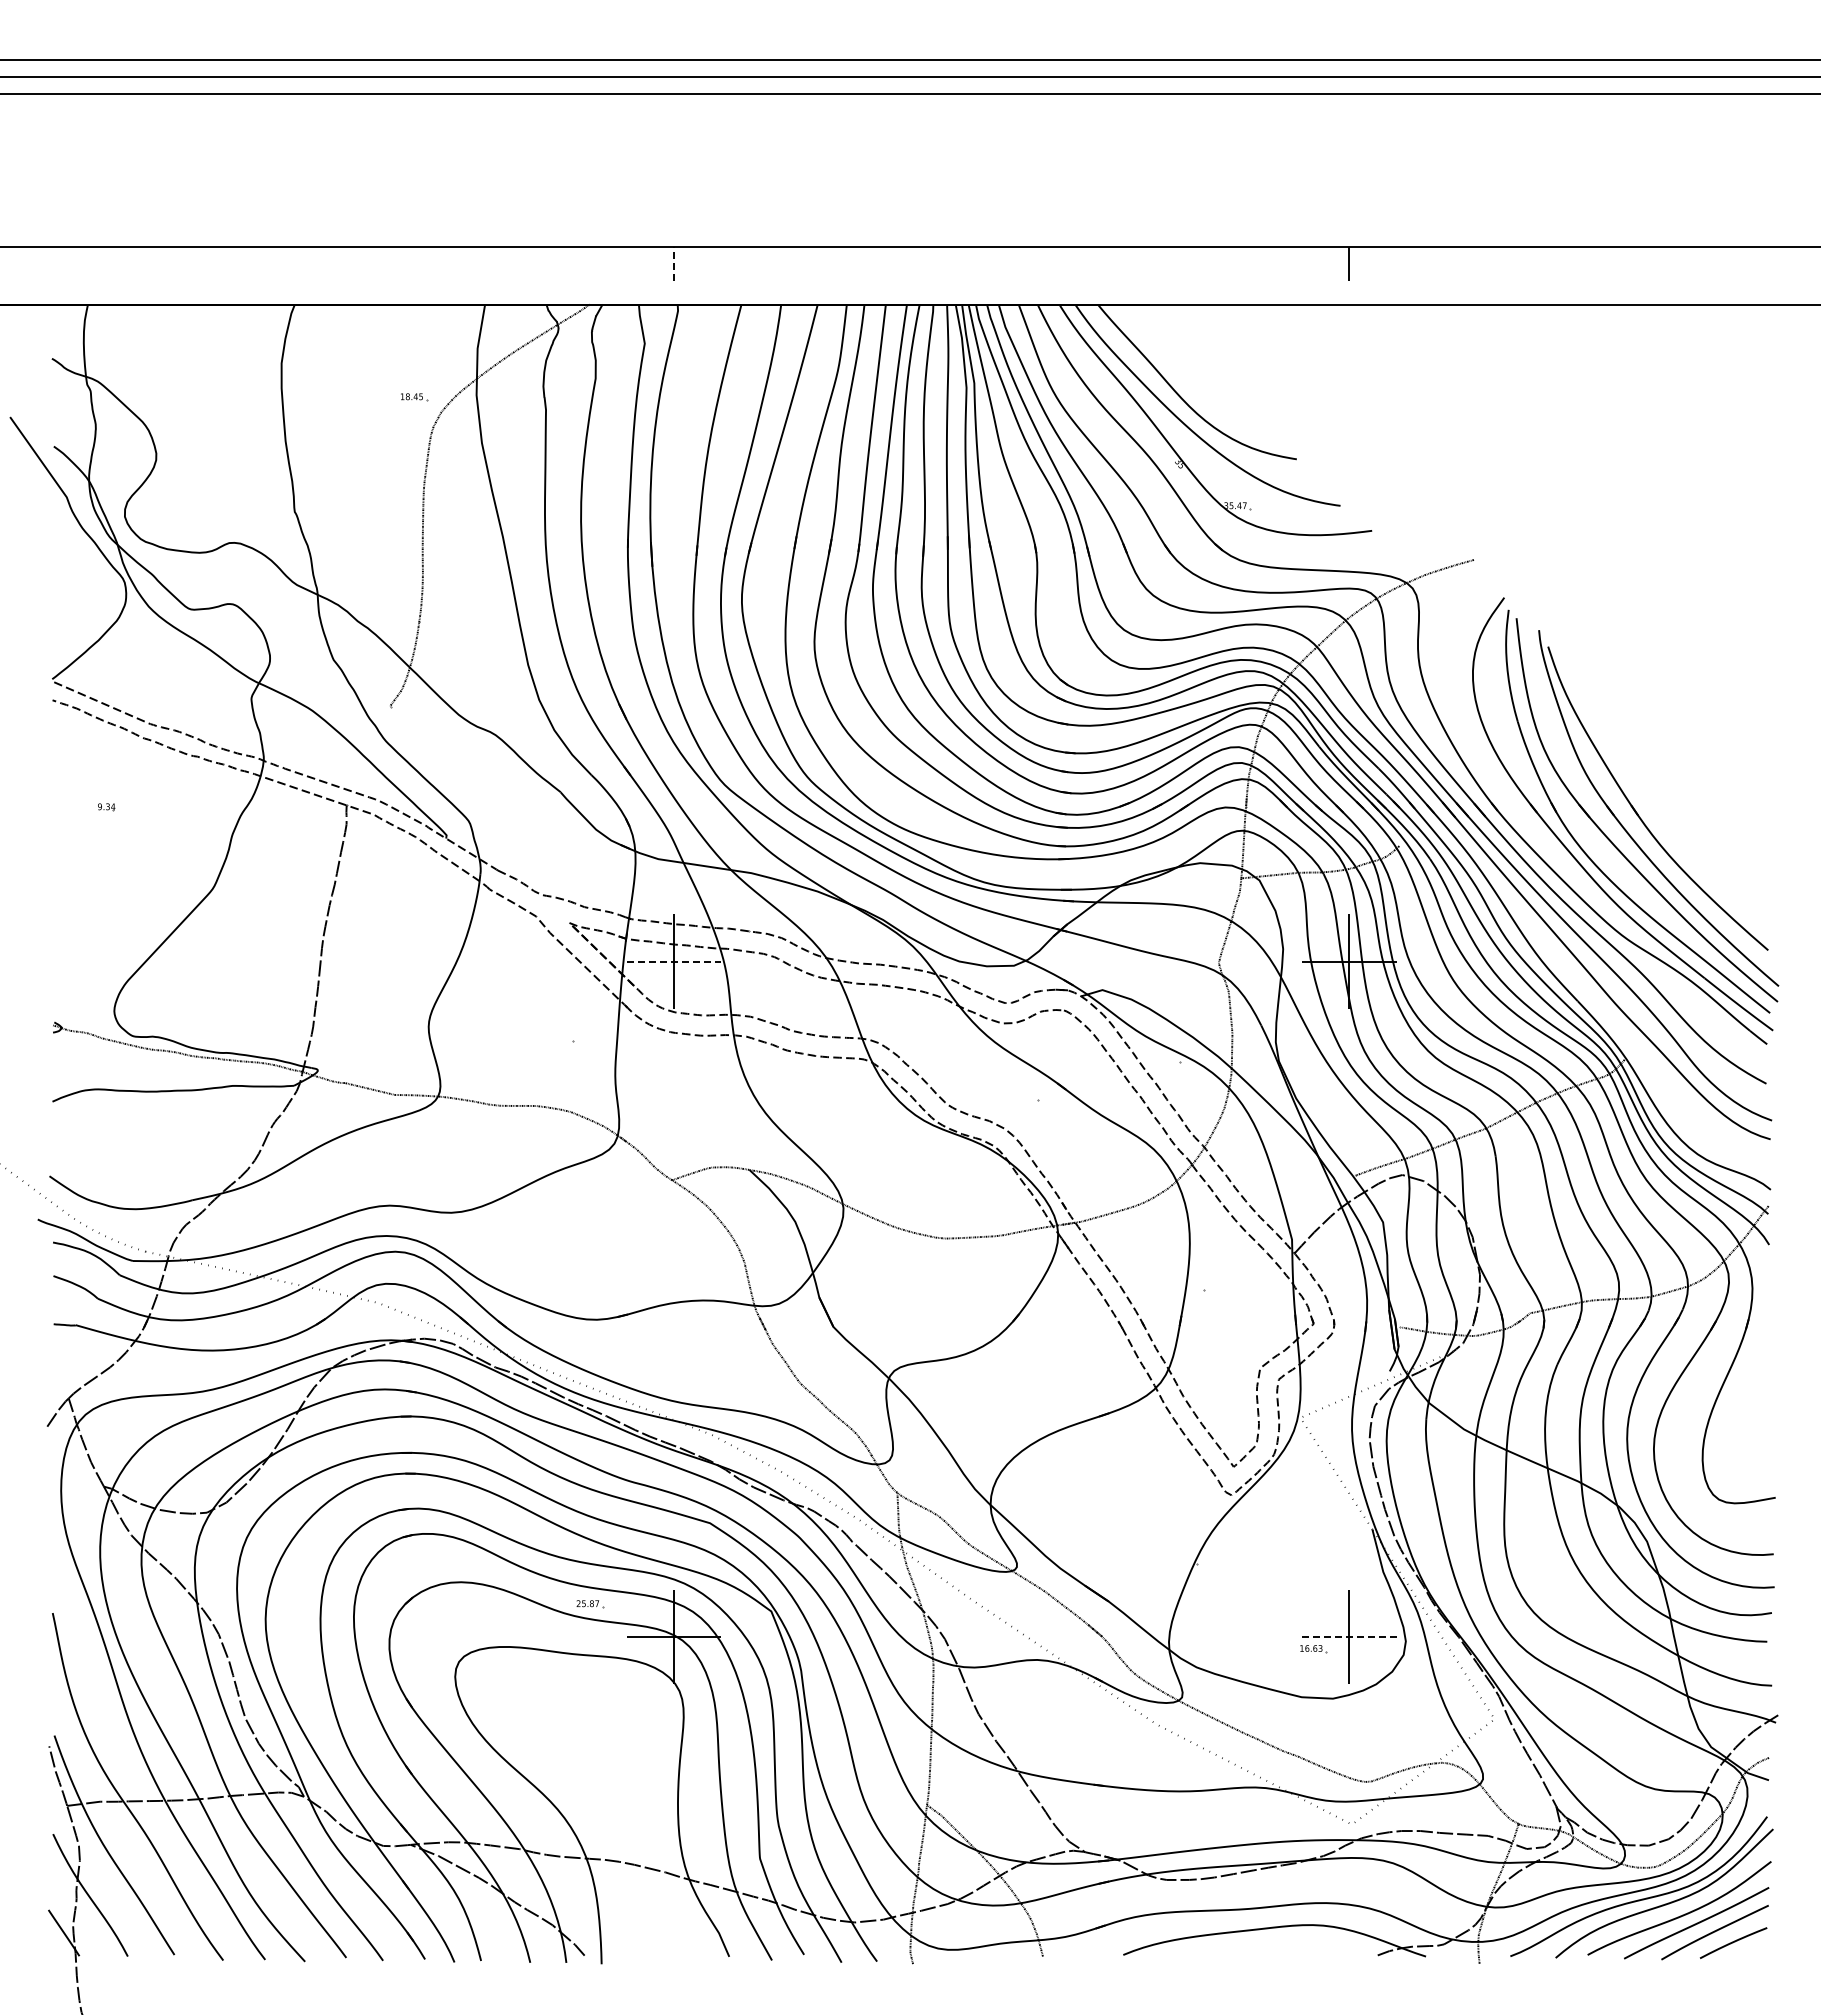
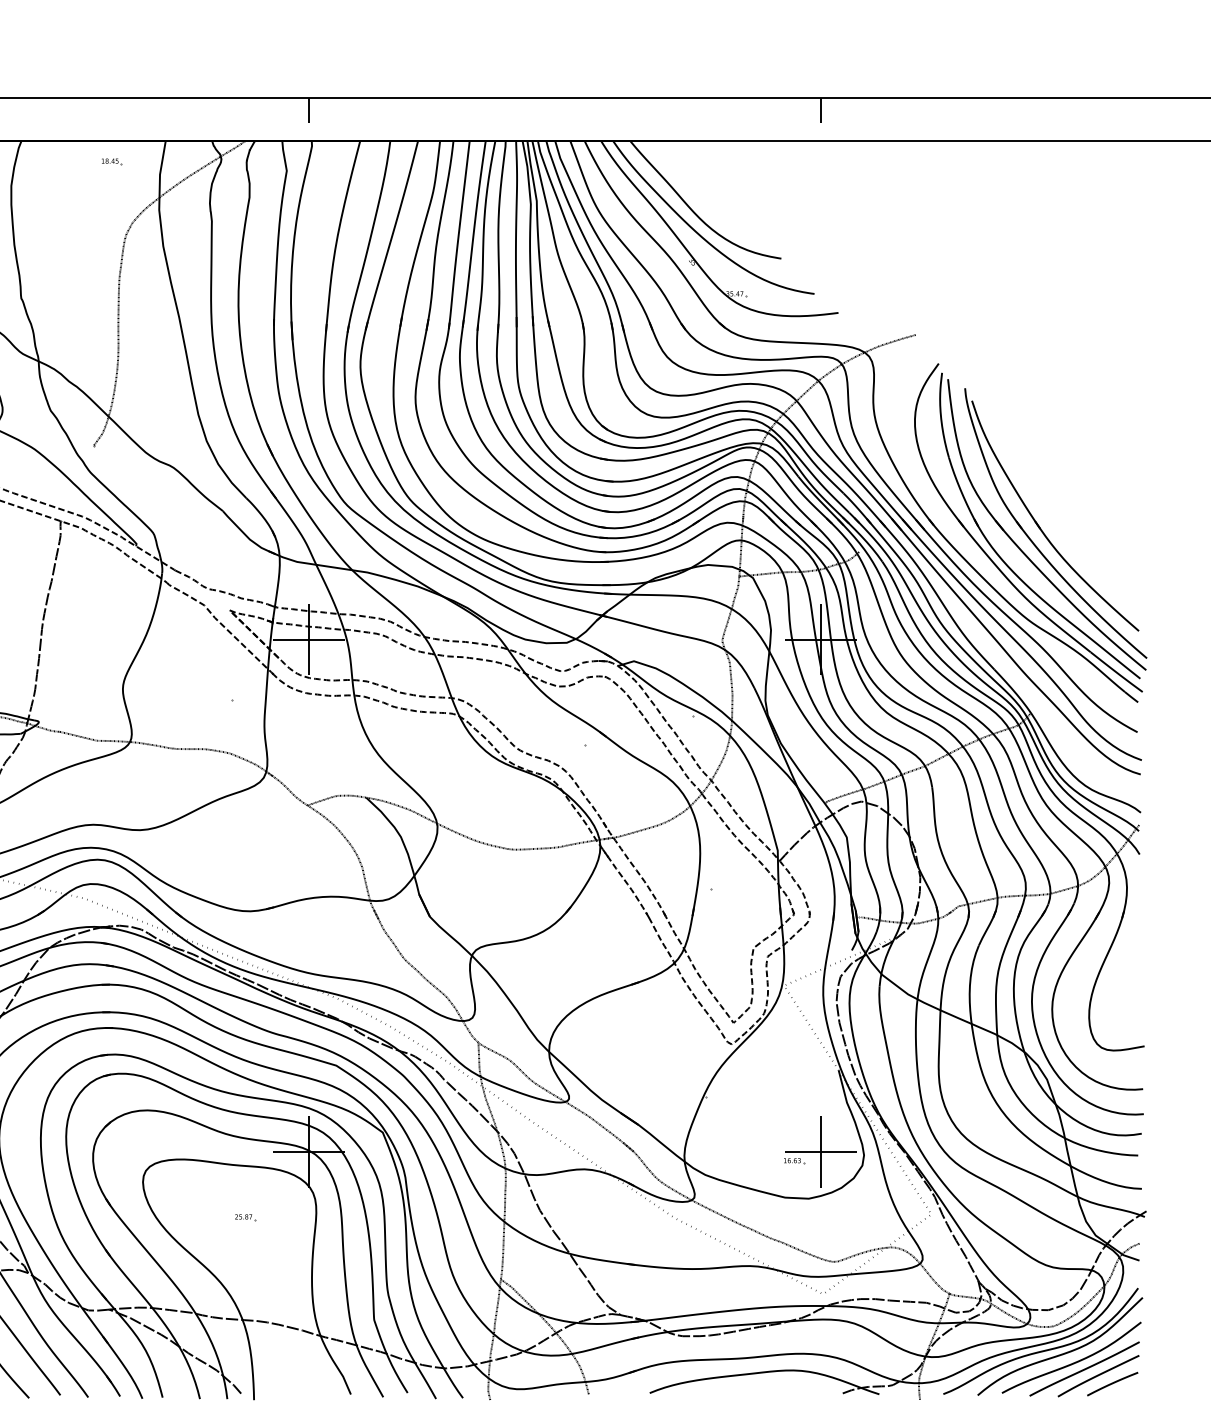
line: (673, 263) -> (308, 110), dashed -> solid
part: (414, 397) -> (112, 161), moved
line: (673, 961) -> (308, 639), dashed -> solid
part: (590, 1604) -> (245, 1217), moved
line: (1349, 1637) -> (821, 1152), dashed -> solid

